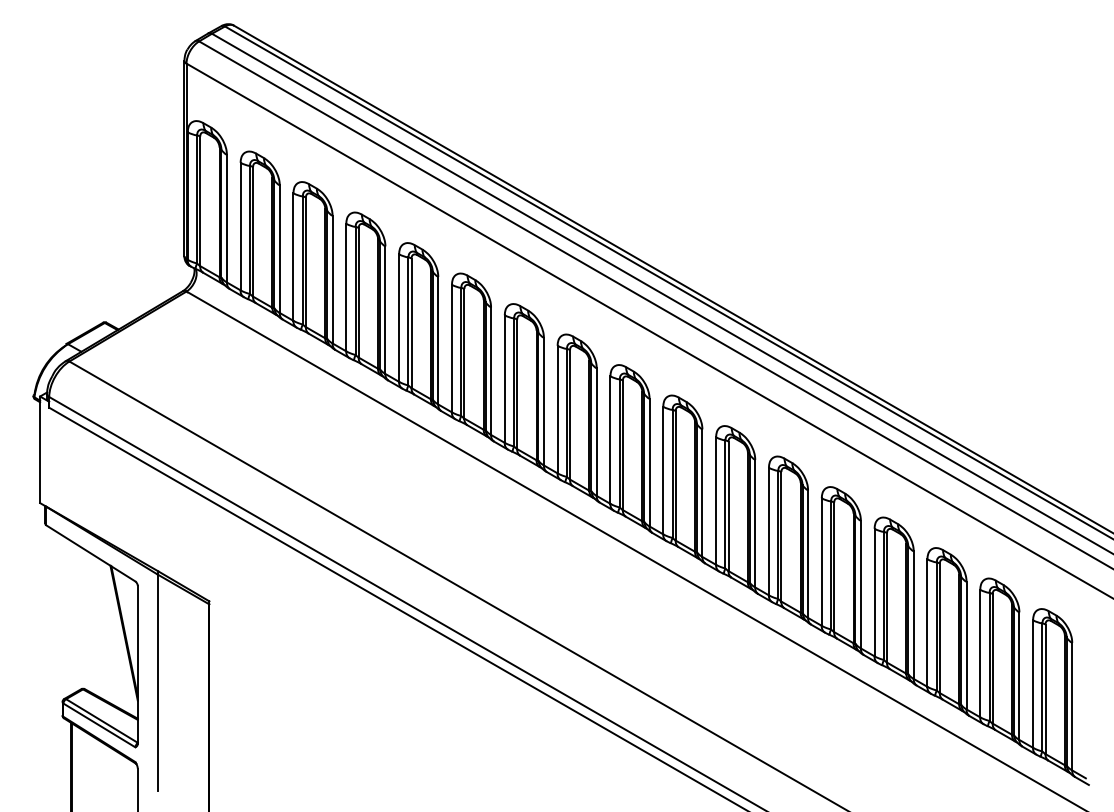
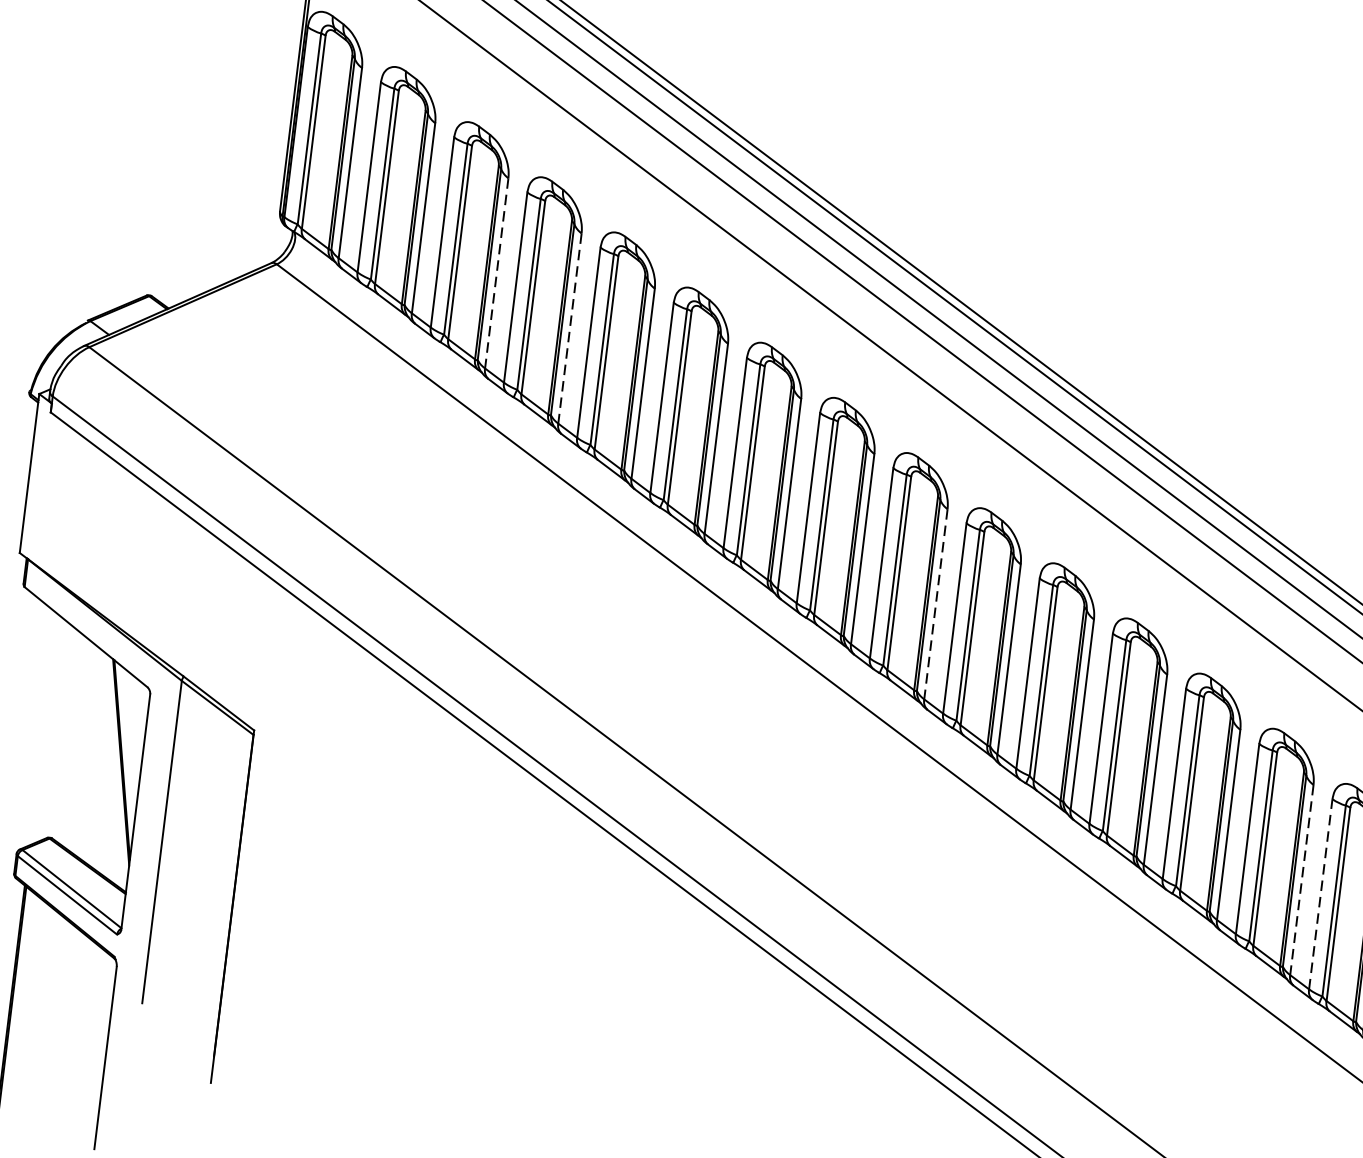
line: (332, 279) -> (496, 273), solid -> dashed
line: (385, 310) -> (569, 328), solid -> dashed
line: (649, 462) -> (935, 603), solid -> dashed
line: (913, 615) -> (1301, 880), solid -> dashed
line: (927, 623) -> (1320, 894), solid -> dashed

